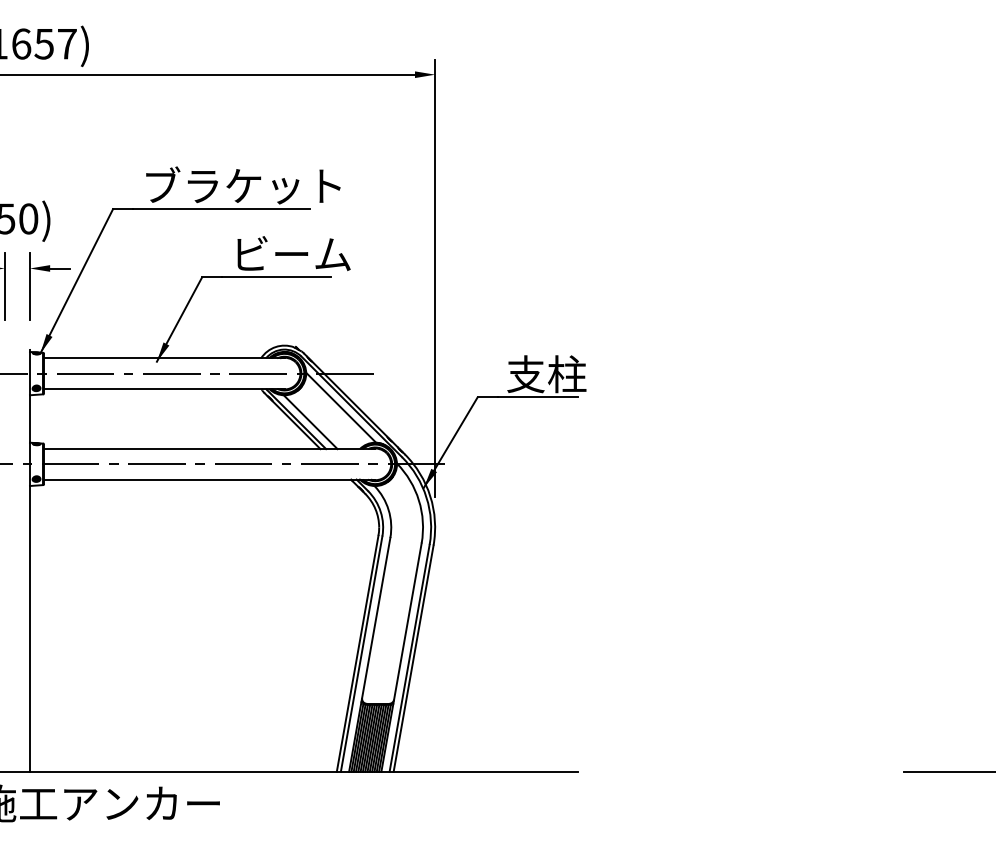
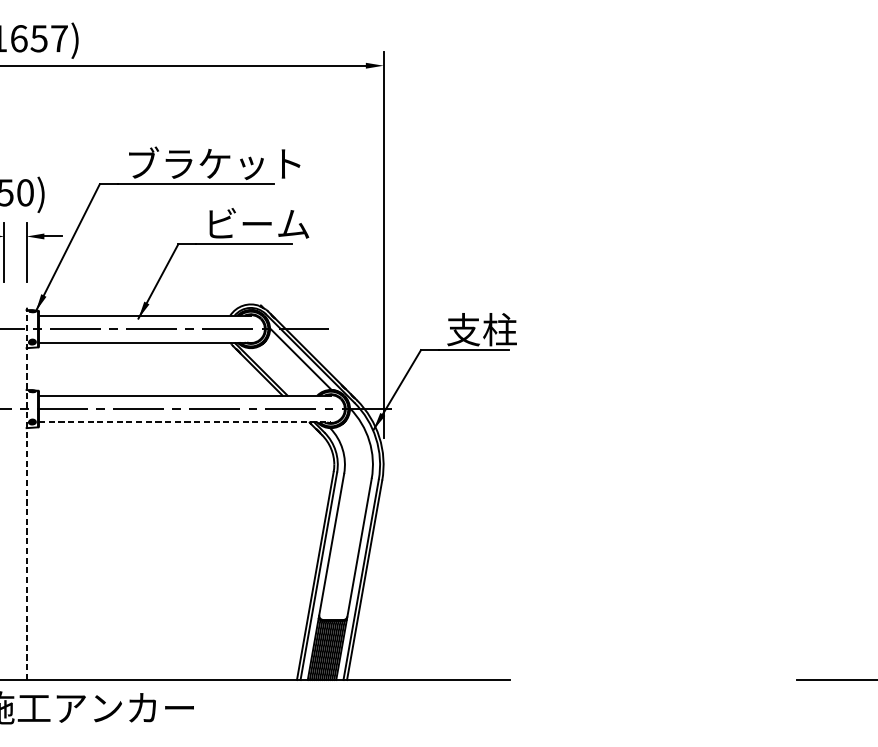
line: (310, 422) -> (273, 372), removed
line: (209, 479) -> (184, 422), solid -> dashed
line: (29, 560) -> (26, 493), solid -> dashed

